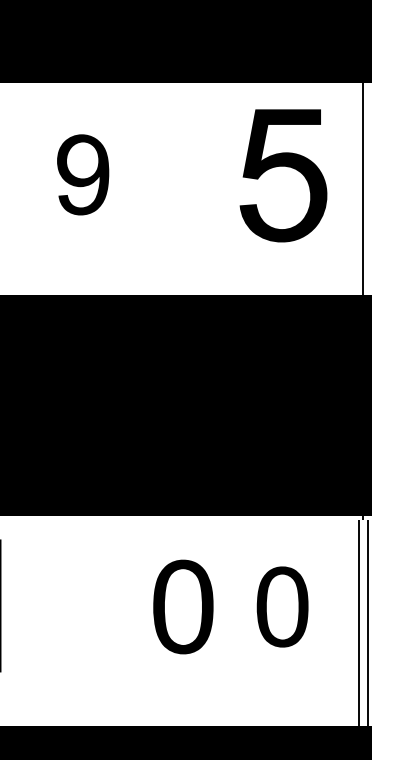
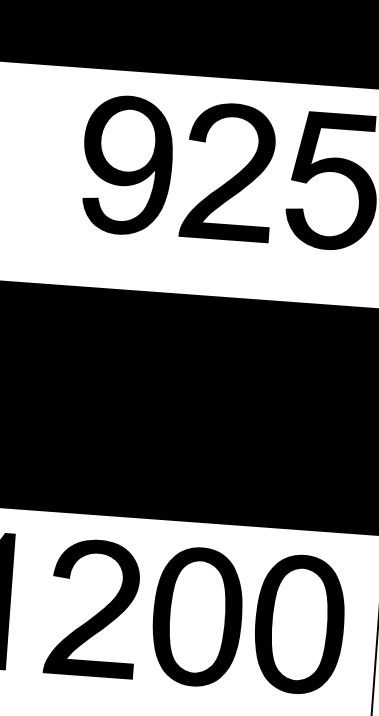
part: (82, 174) -> (126, 165), size x1.67
part: (186, 178) -> (233, 176), added
fill: (81, 605) -> (93, 607), added
part: (183, 606) -> (197, 616), size x1.43
part: (282, 606) -> (299, 623), size x1.67

